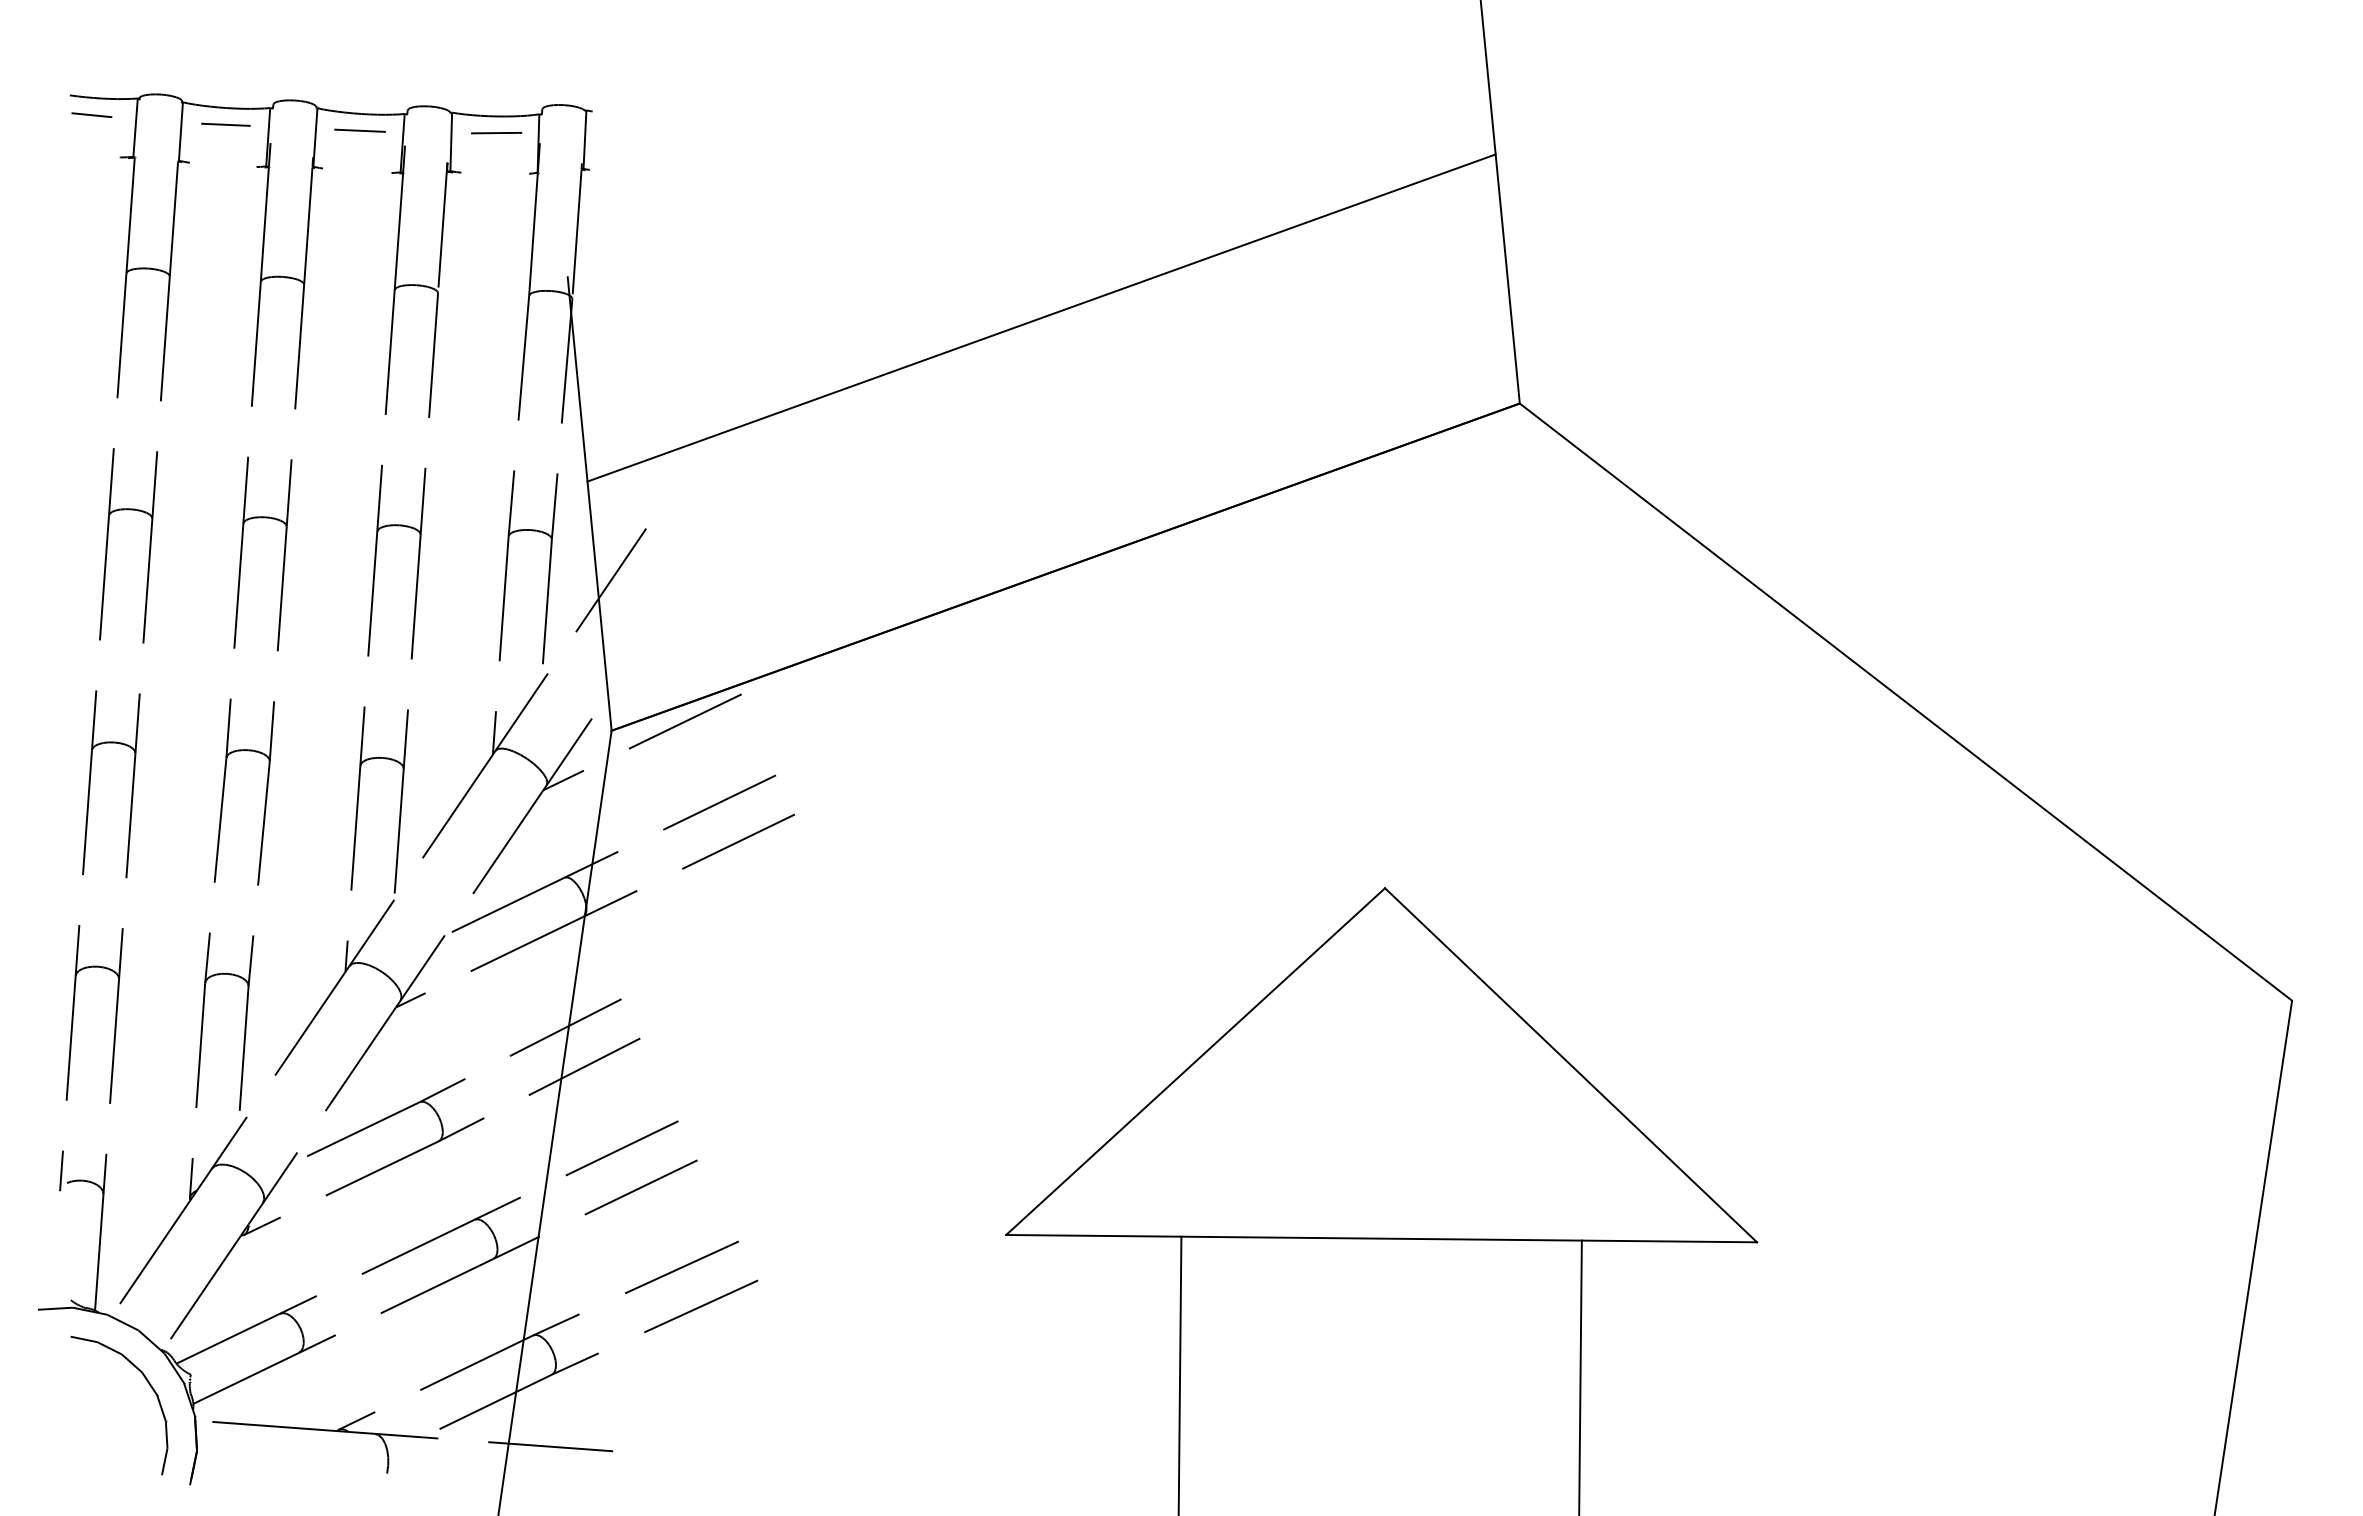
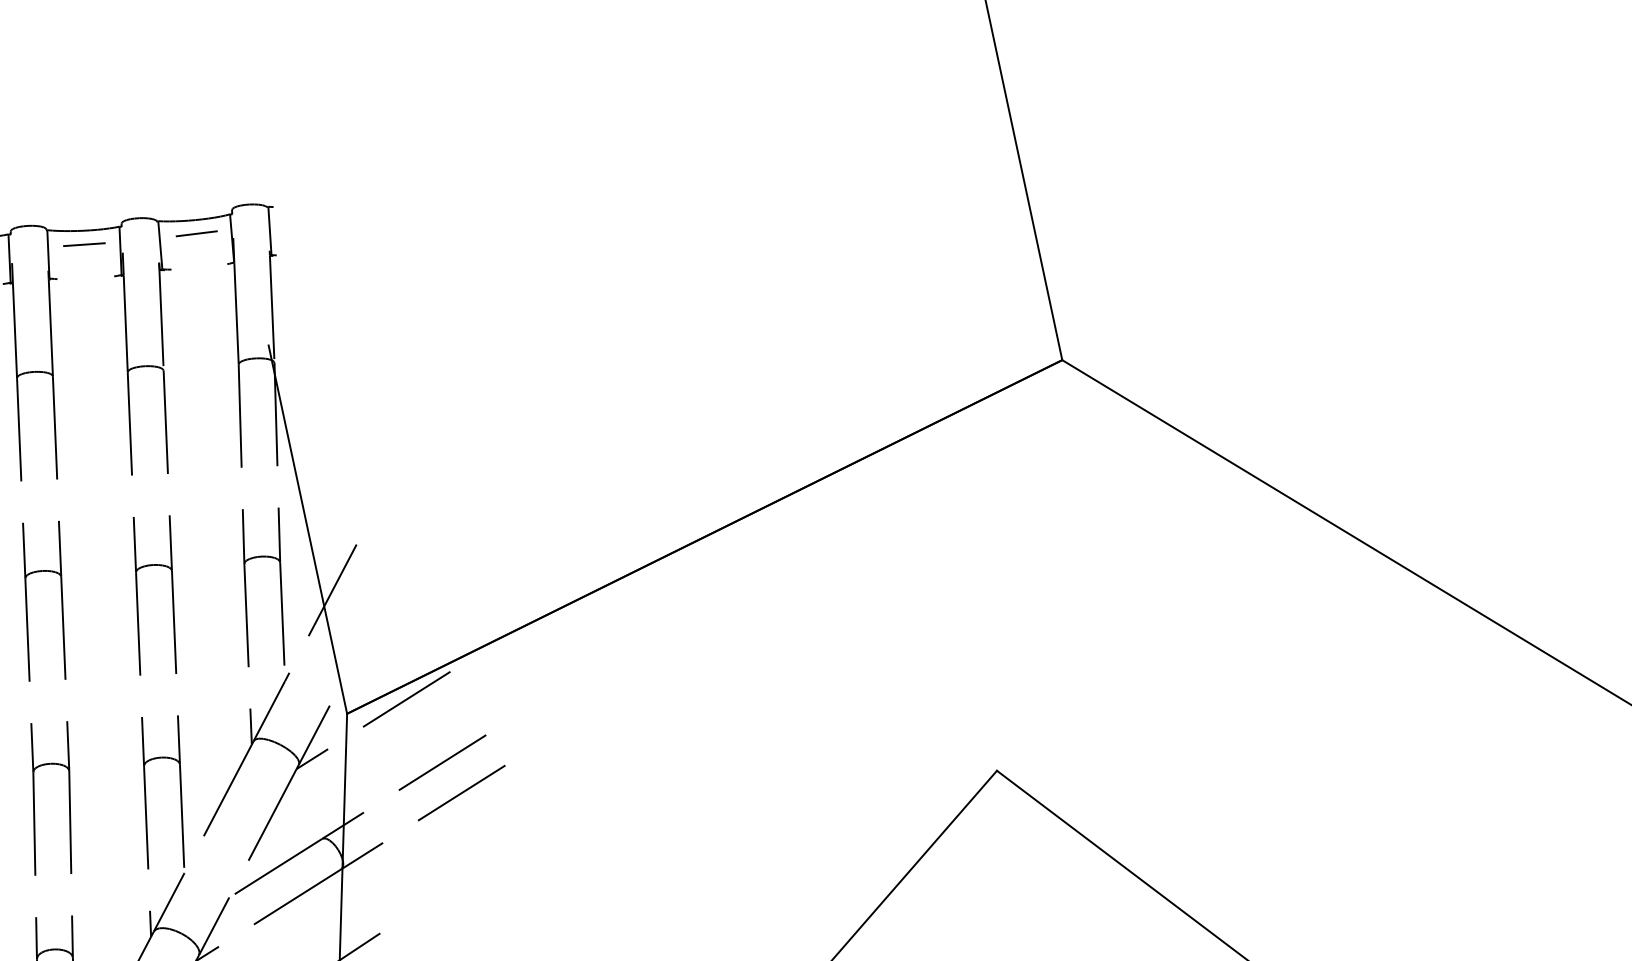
line: (1041, 317) -> (661, 334), removed

